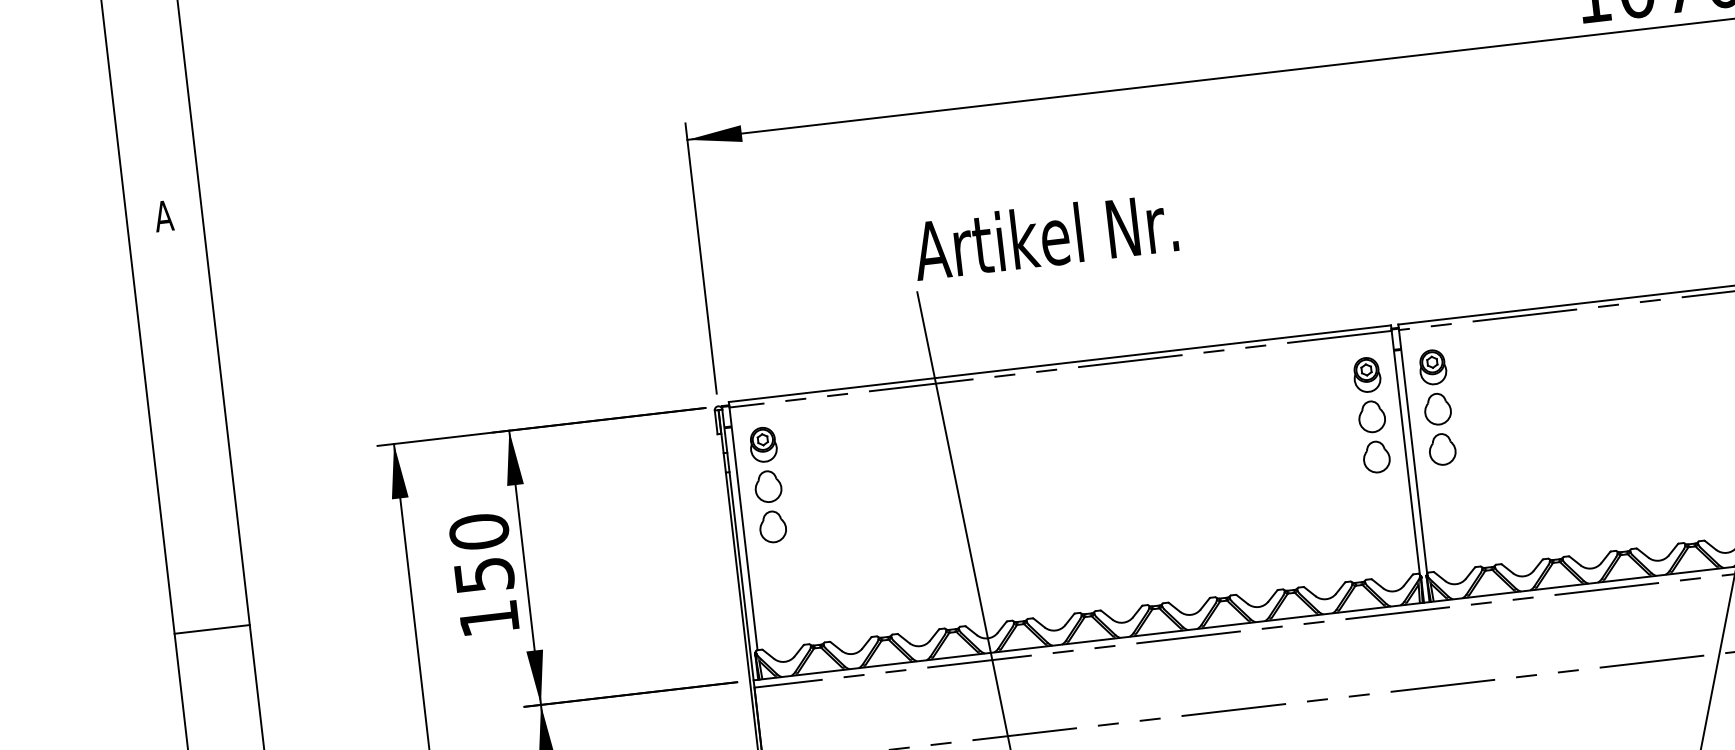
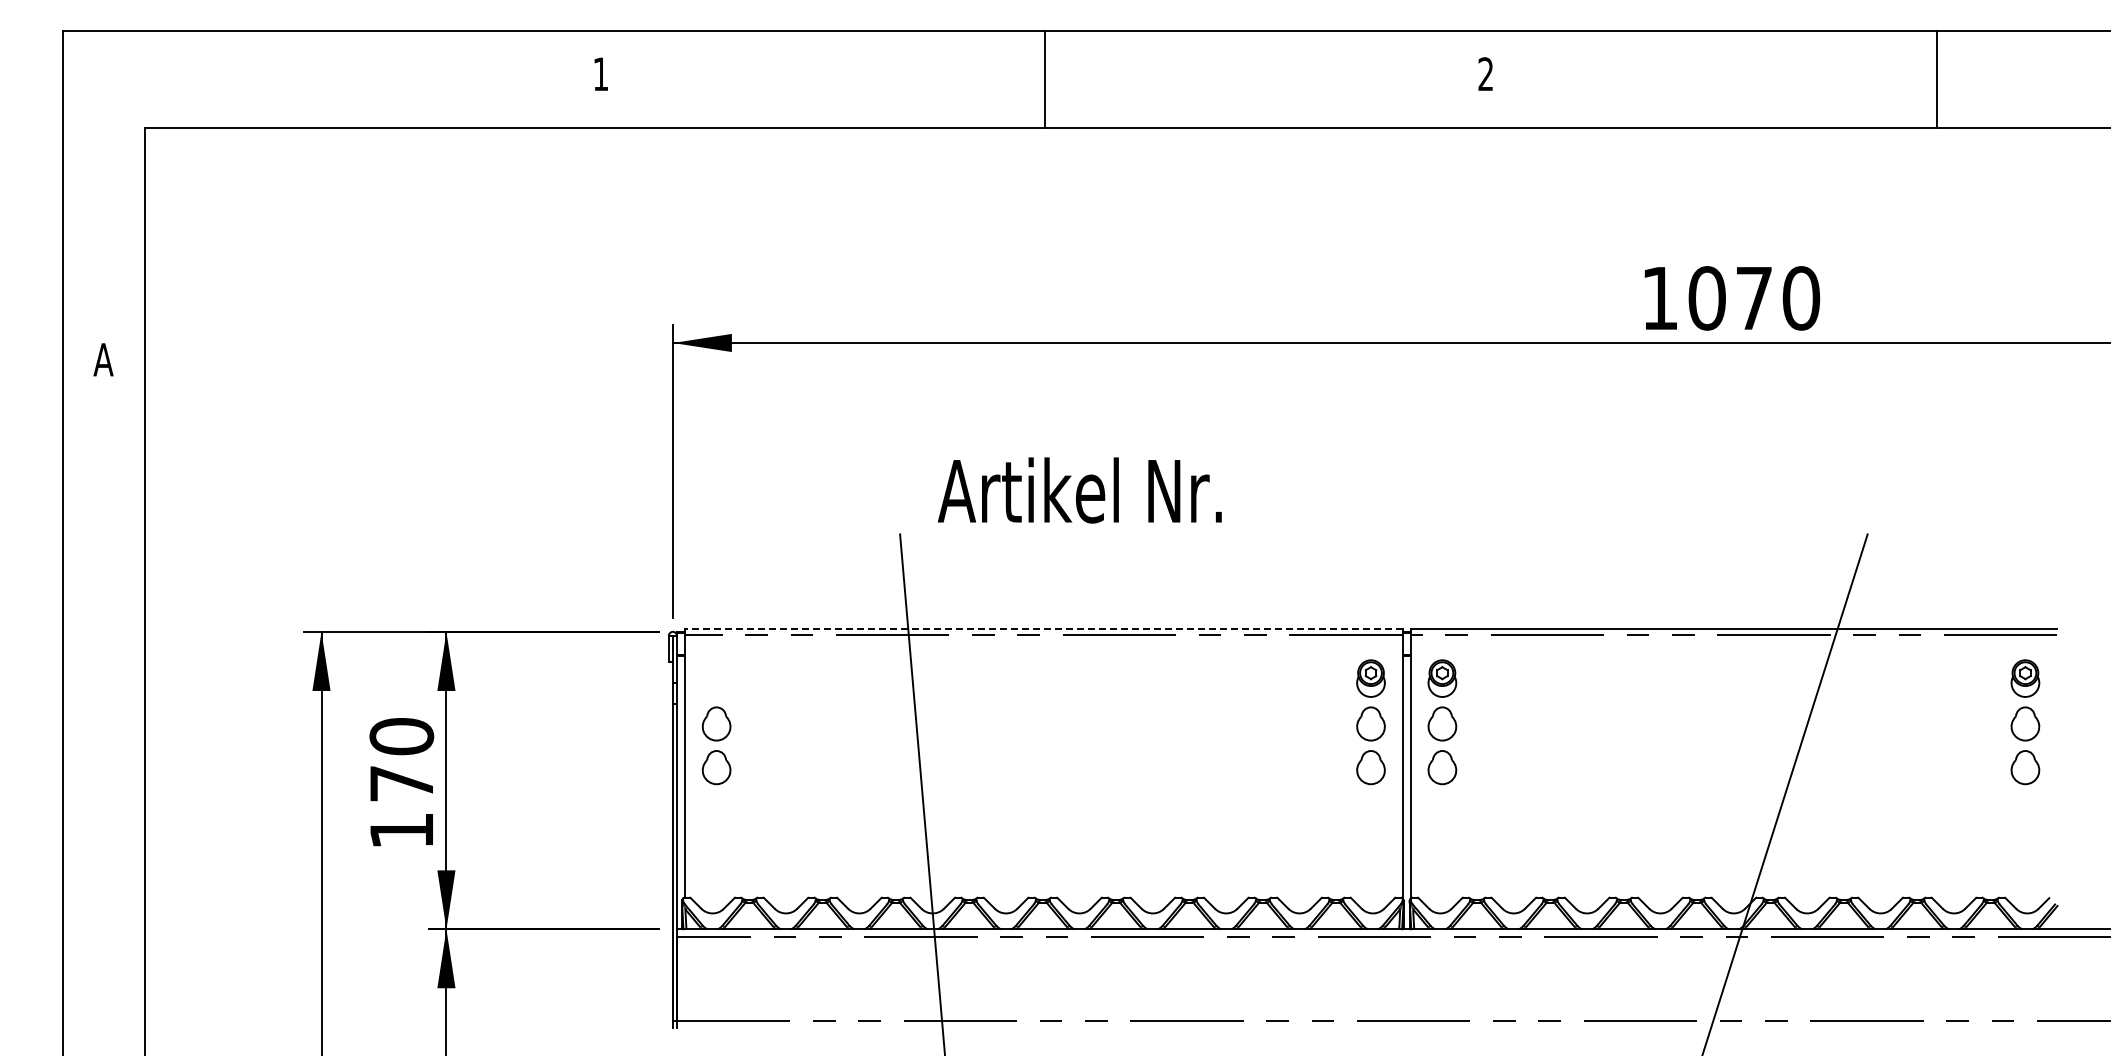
text: (1044, 236) -> (1079, 490), moved
line: (1059, 363) -> (1043, 628), solid -> dashed
part: (763, 444) -> (716, 678), removed
text: (484, 575) -> (402, 783), 150 -> 170
line: (211, 629) -> (103, 807), removed

